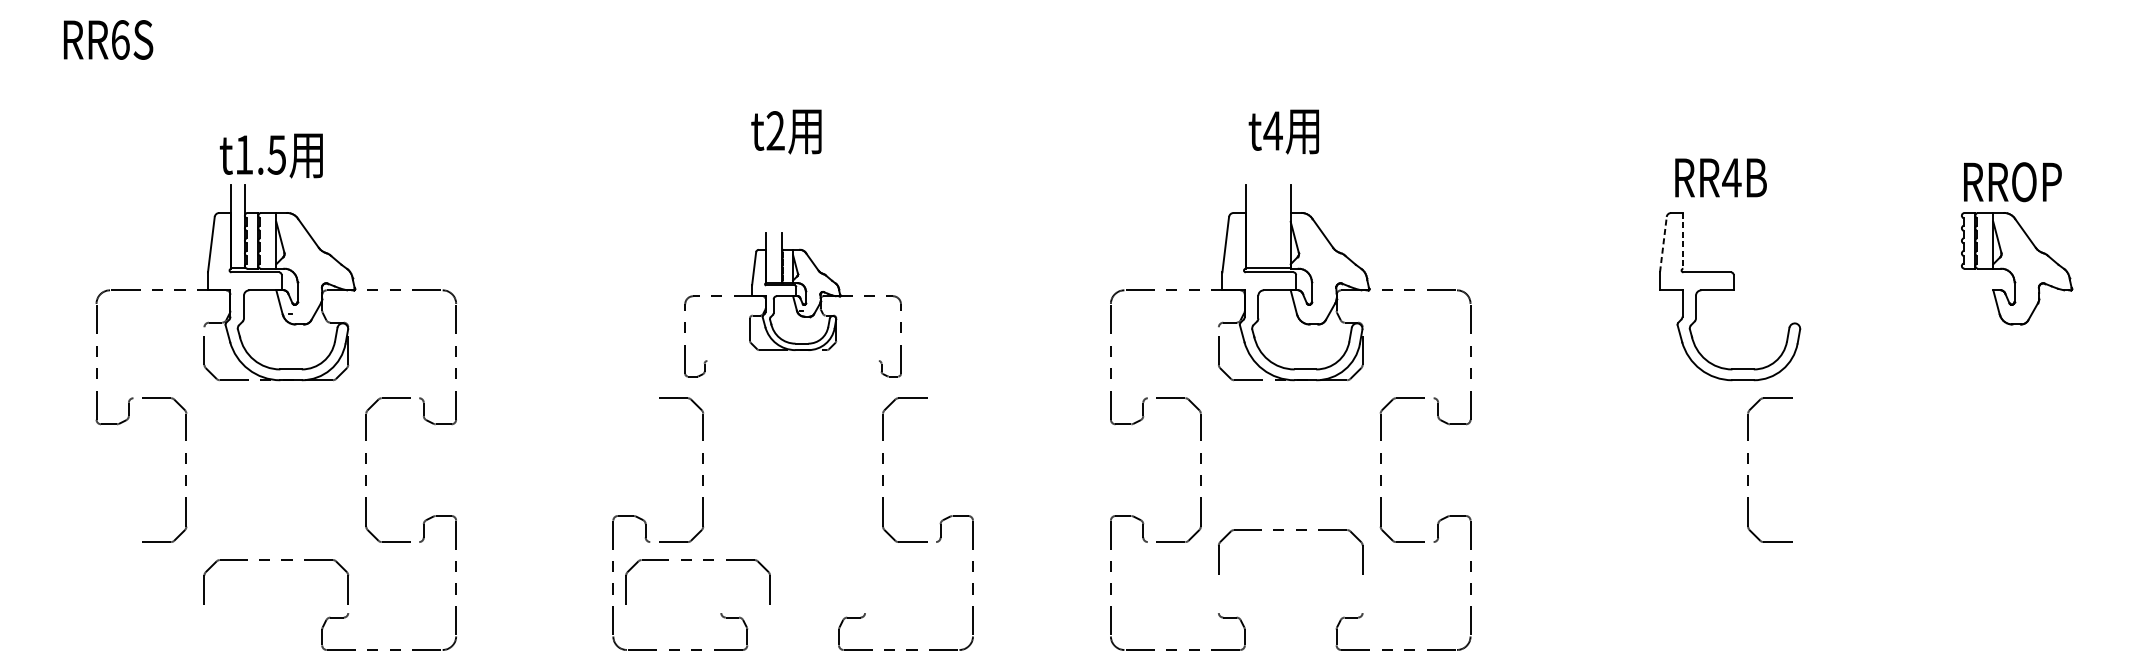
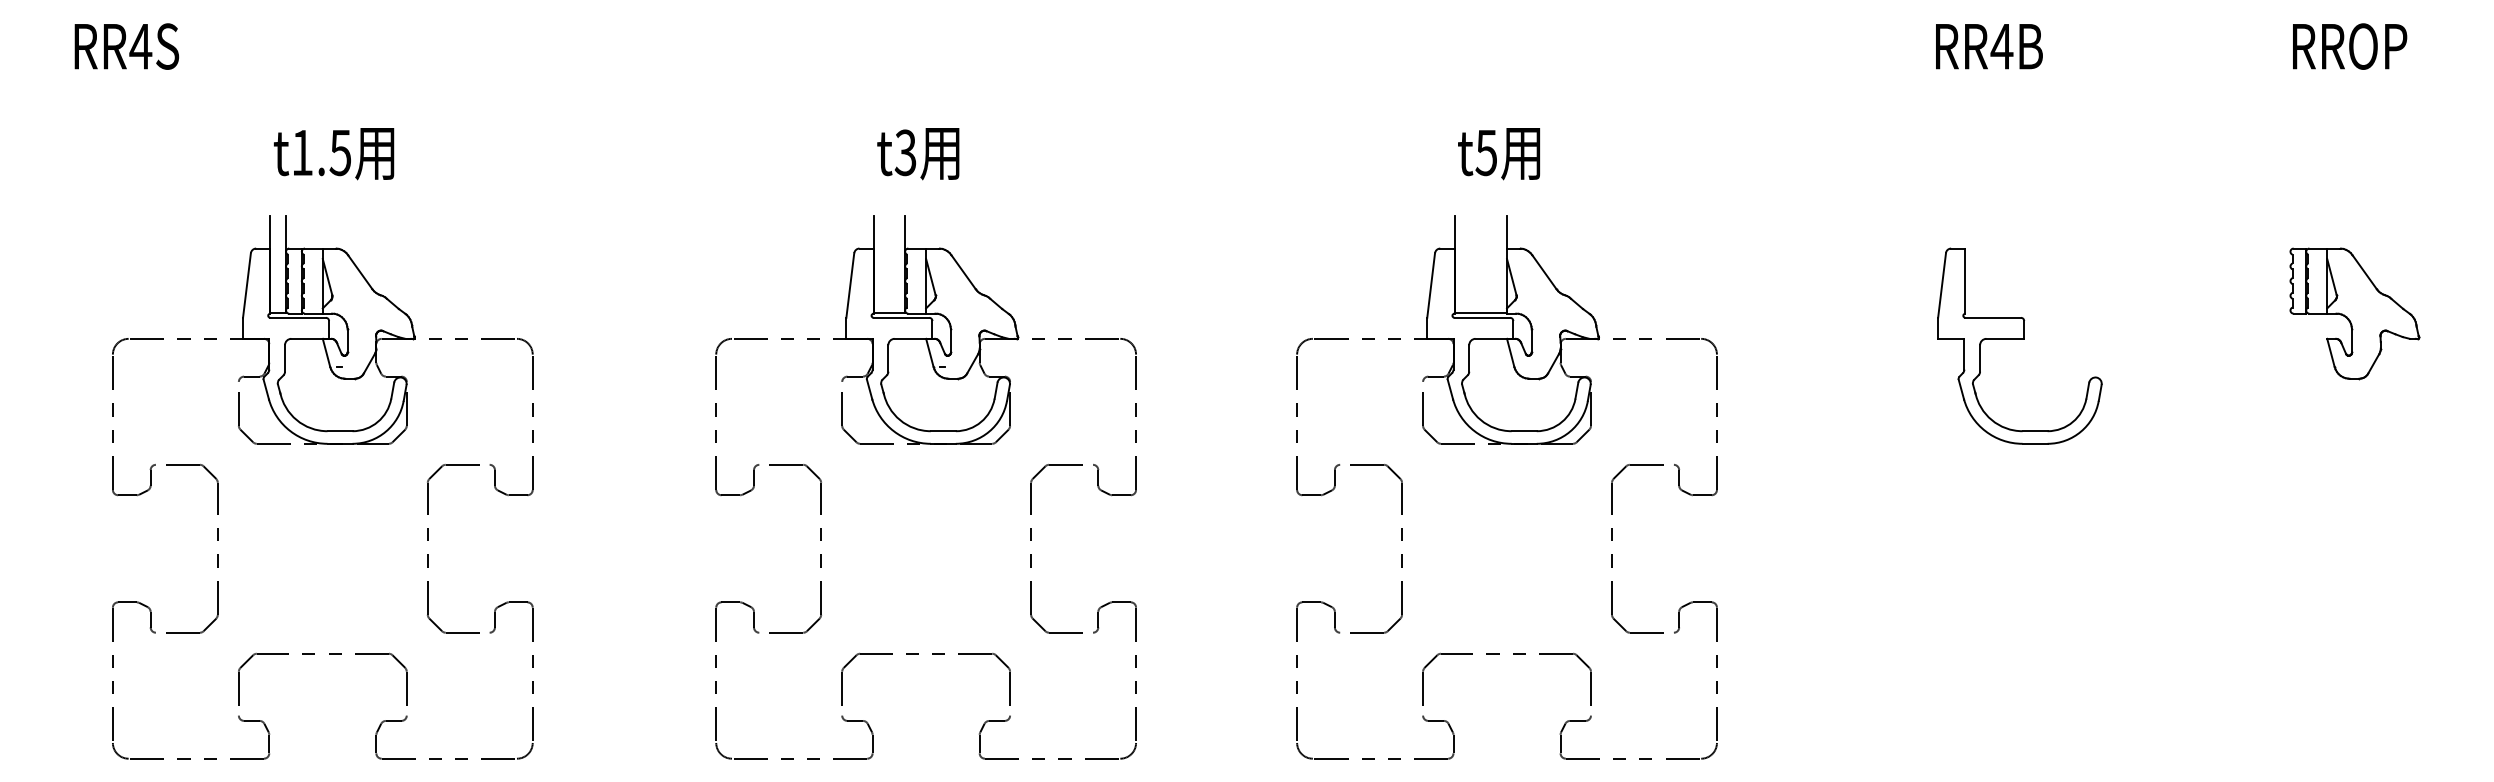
text: (120, 39) -> (140, 46), RR6S -> RR4S
text: (775, 131) -> (905, 153), t2 -> t3
text: (1273, 131) -> (1486, 153), t4 -> t5
text: (271, 156) -> (334, 154), moved
text: (1721, 177) -> (1989, 46), moved
text: (2013, 182) -> (2350, 46), moved
line: (1683, 241) -> (1965, 281), dashed -> solid
line: (1663, 244) -> (1942, 285), dashed -> solid
part: (792, 304) -> (925, 355), size x1.67
part: (1748, 475) -> (2041, 554), removed
part: (1284, 530) -> (1499, 654), moved
part: (691, 560) -> (918, 654), moved
part: (204, 612) -> (238, 715), added

